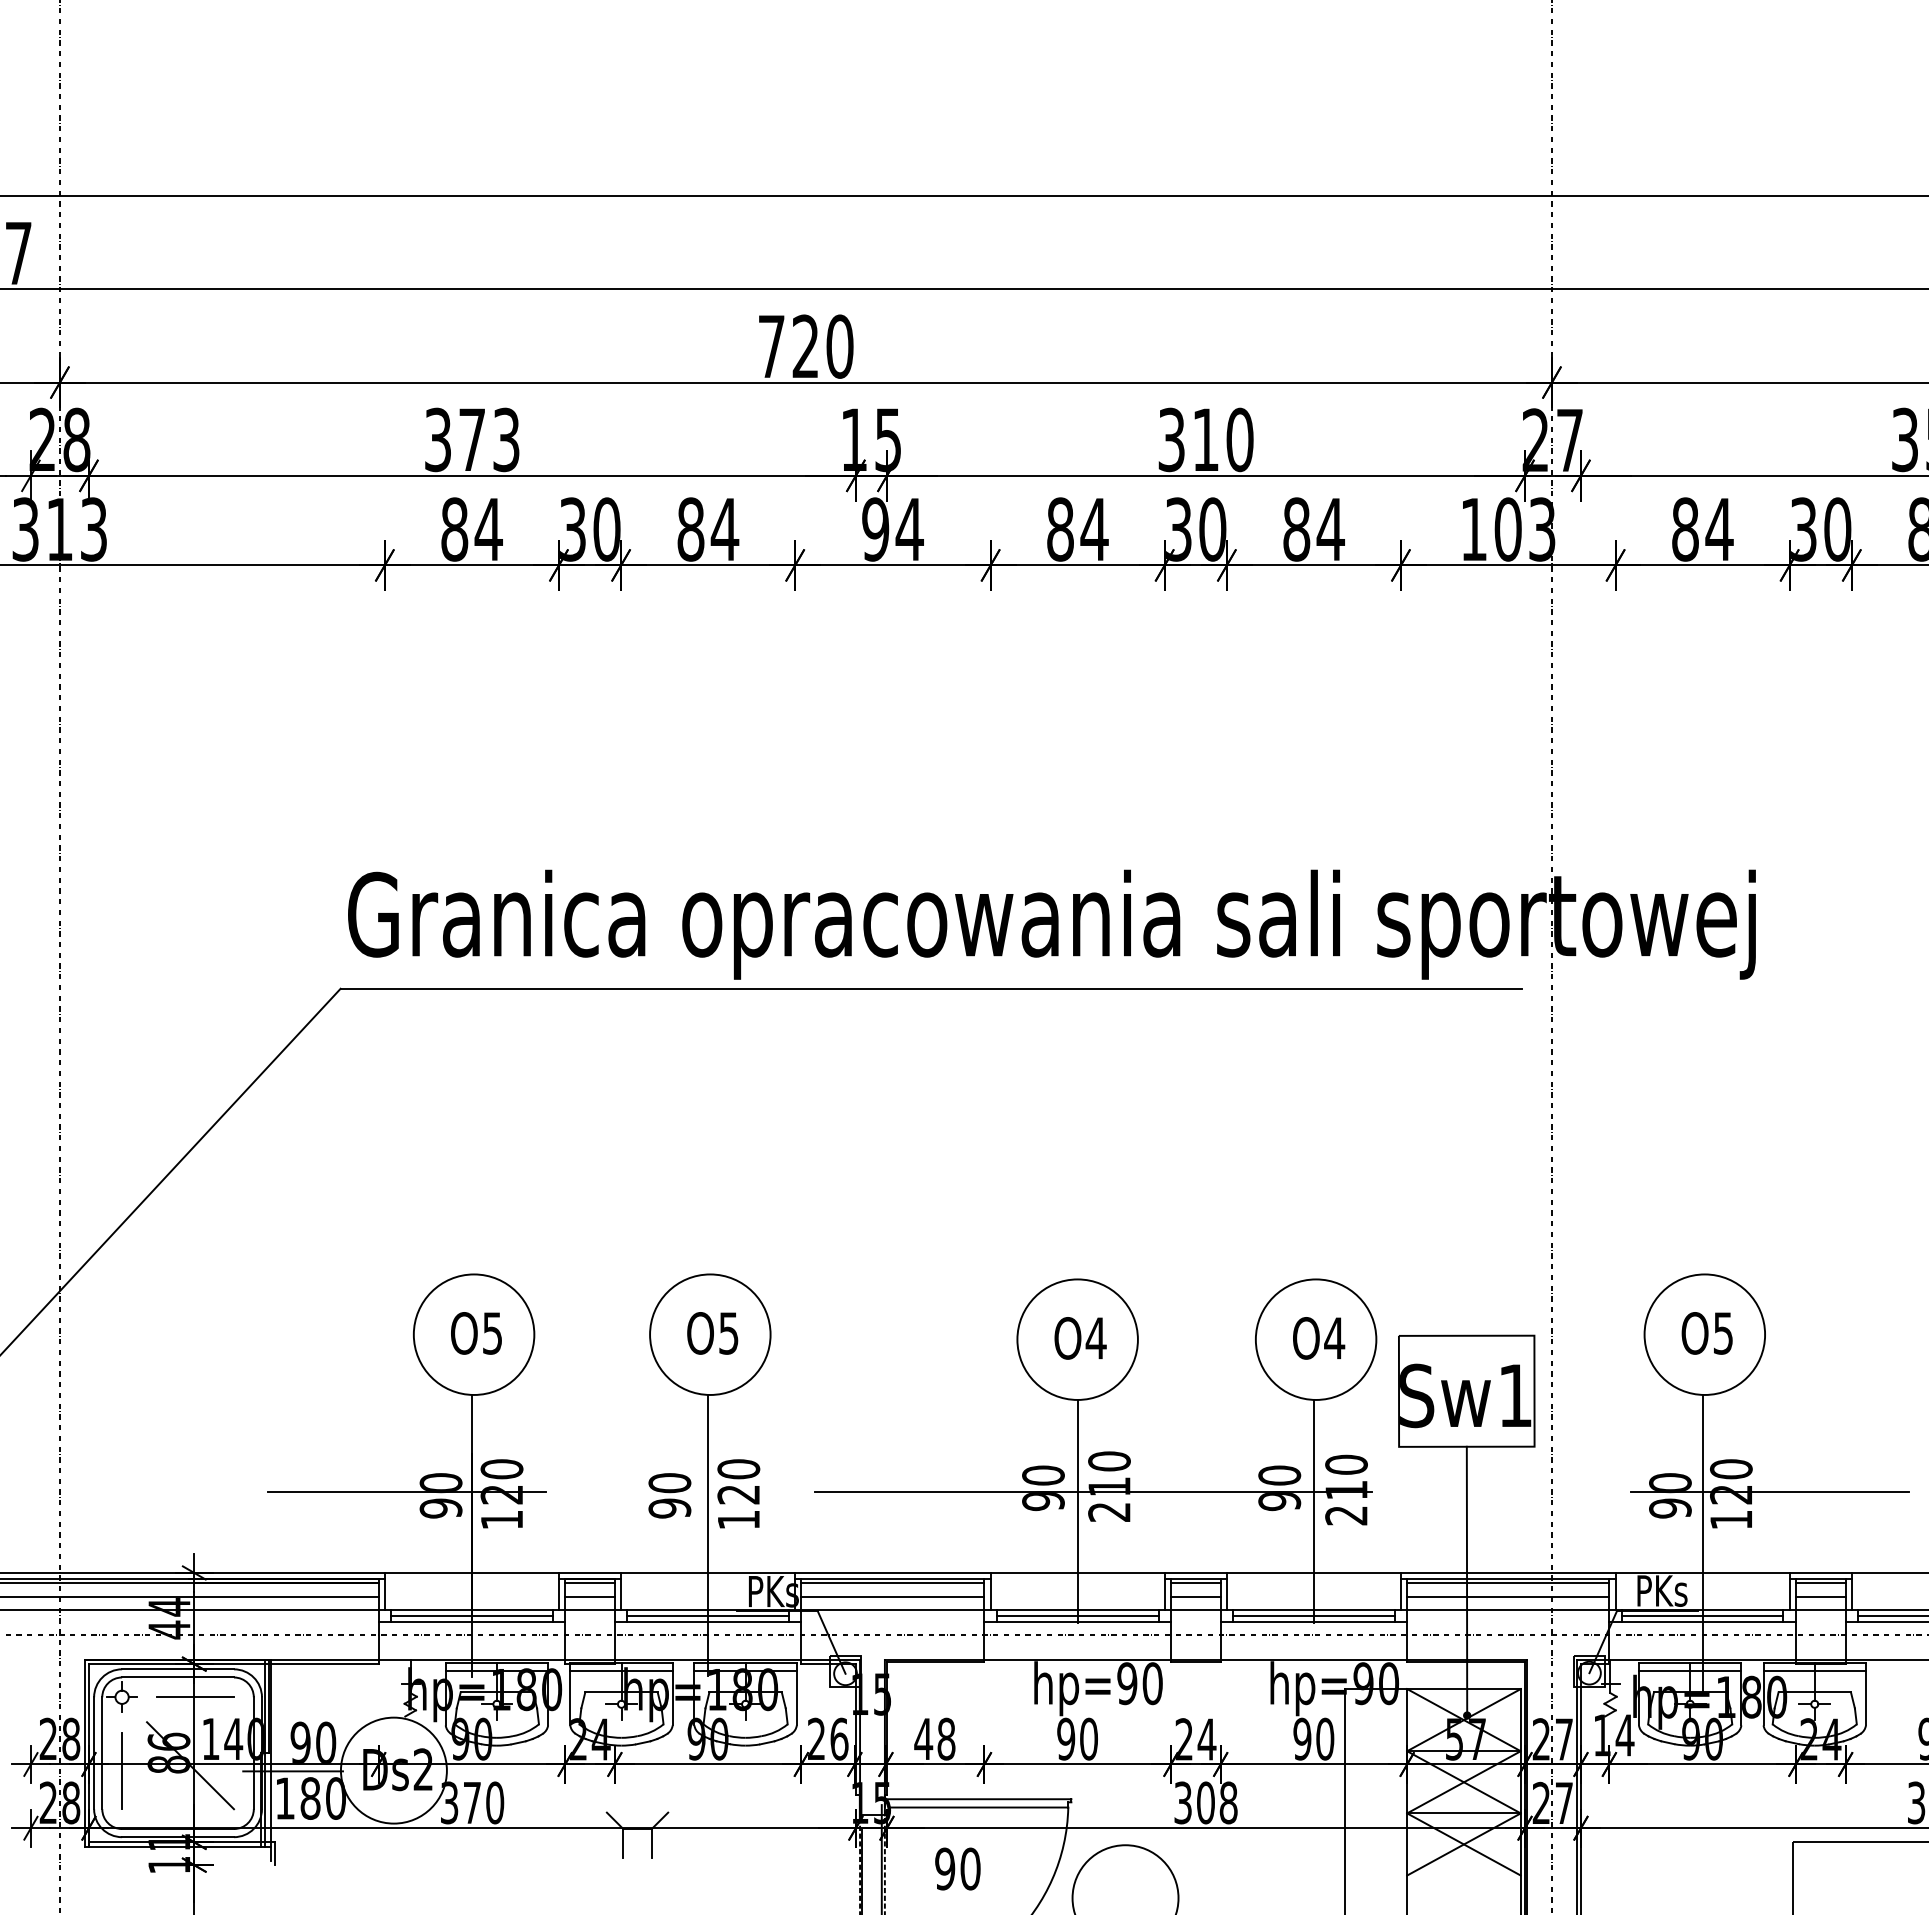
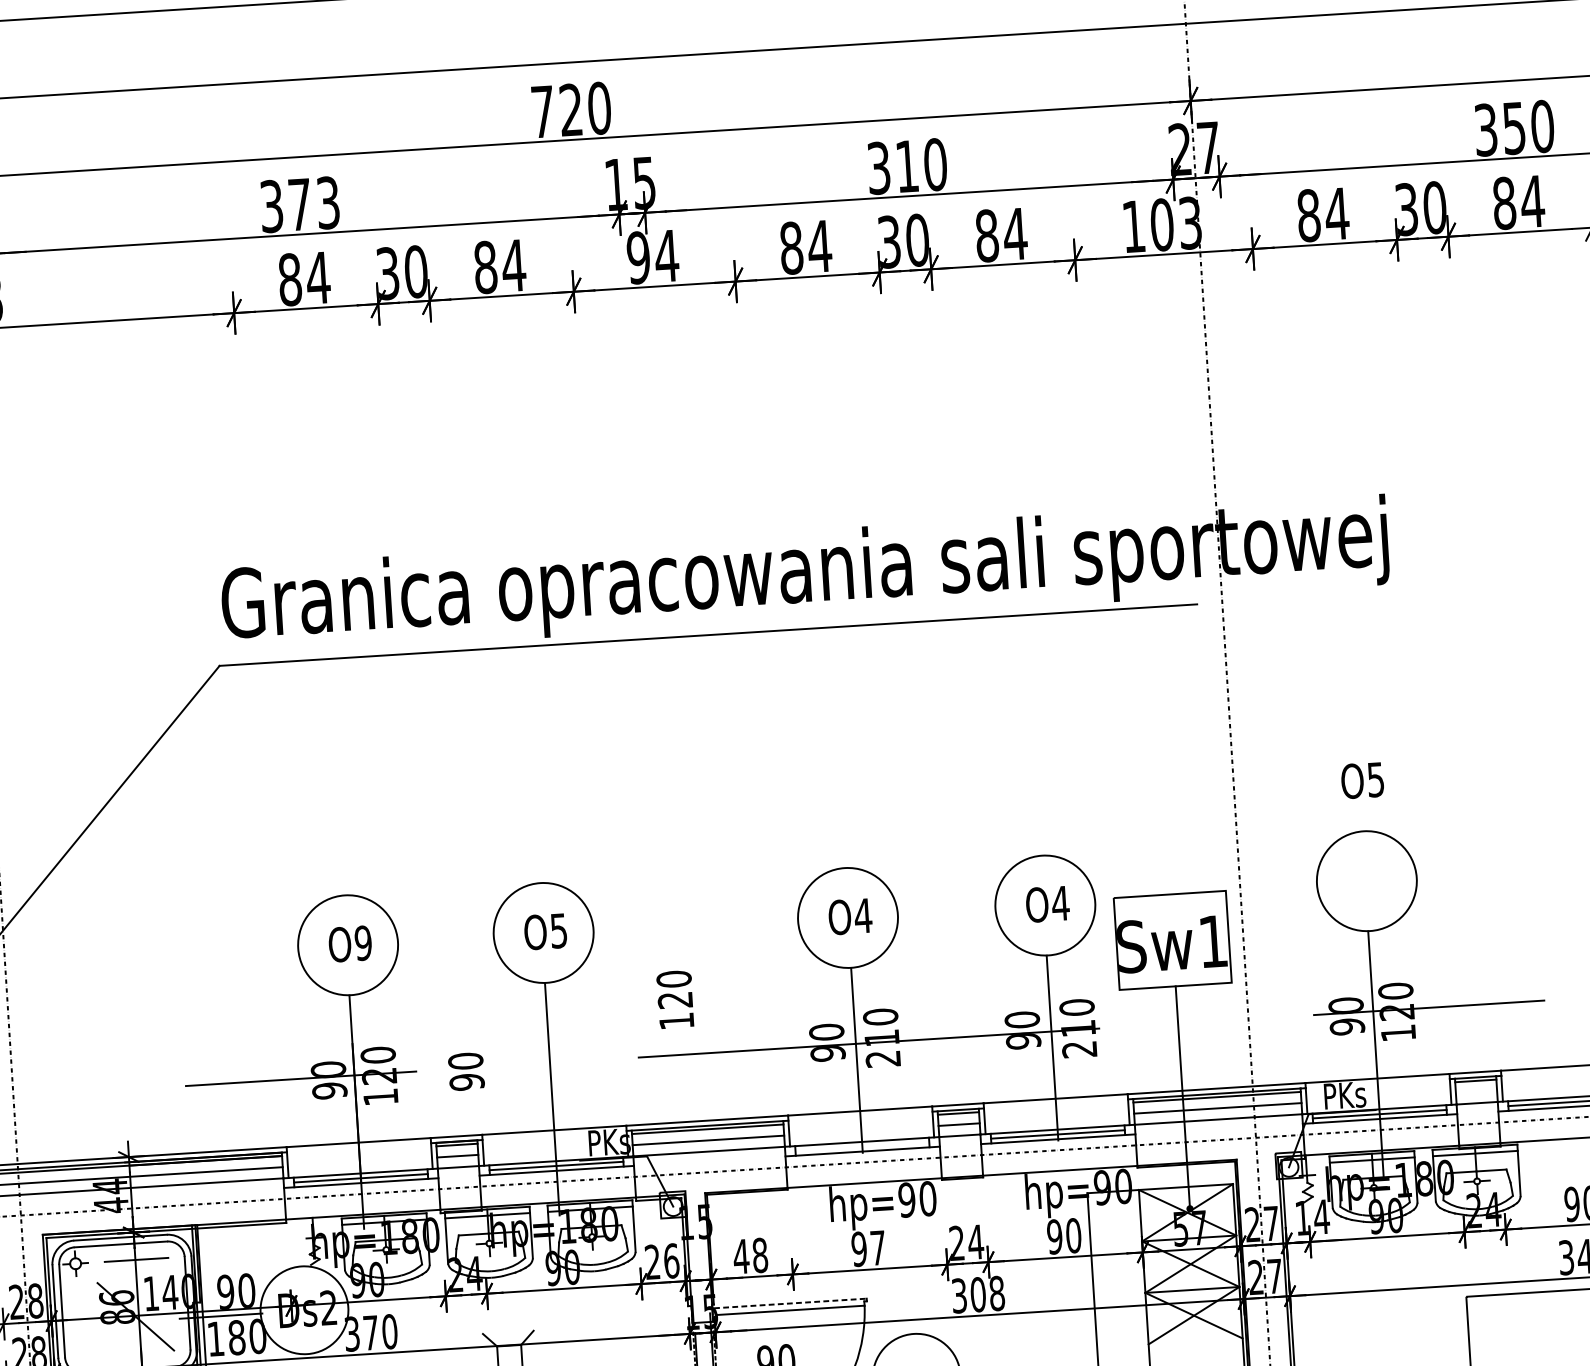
text: (492, 1333) -> (363, 943), O5 -> O9
text: (1706, 1333) -> (1361, 780), moved
text: (738, 1493) -> (675, 999), moved
text: (669, 1495) -> (466, 1071), moved
line: (1820, 1596) -> (1476, 1091), removed
line: (1077, 1616) -> (862, 1147), removed
text: (1088, 1738) -> (877, 1247), 90 -> 97
line: (122, 1770) -> (79, 1324), removed
line: (979, 1799) -> (790, 1303), solid -> dashed

